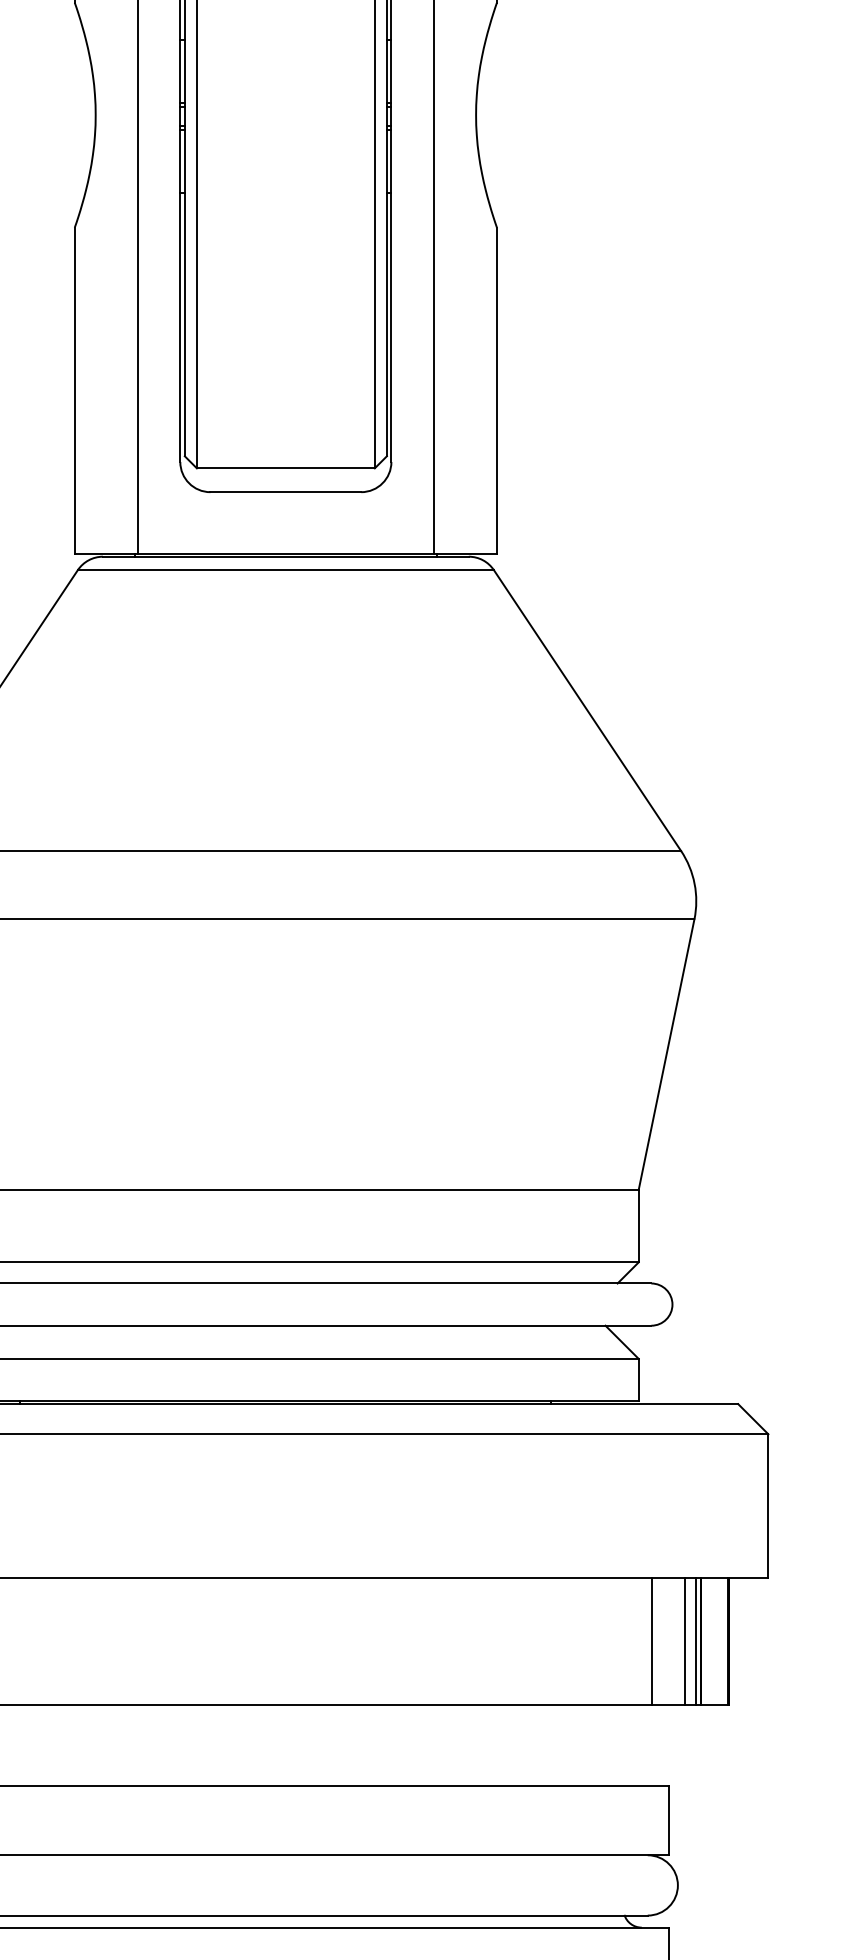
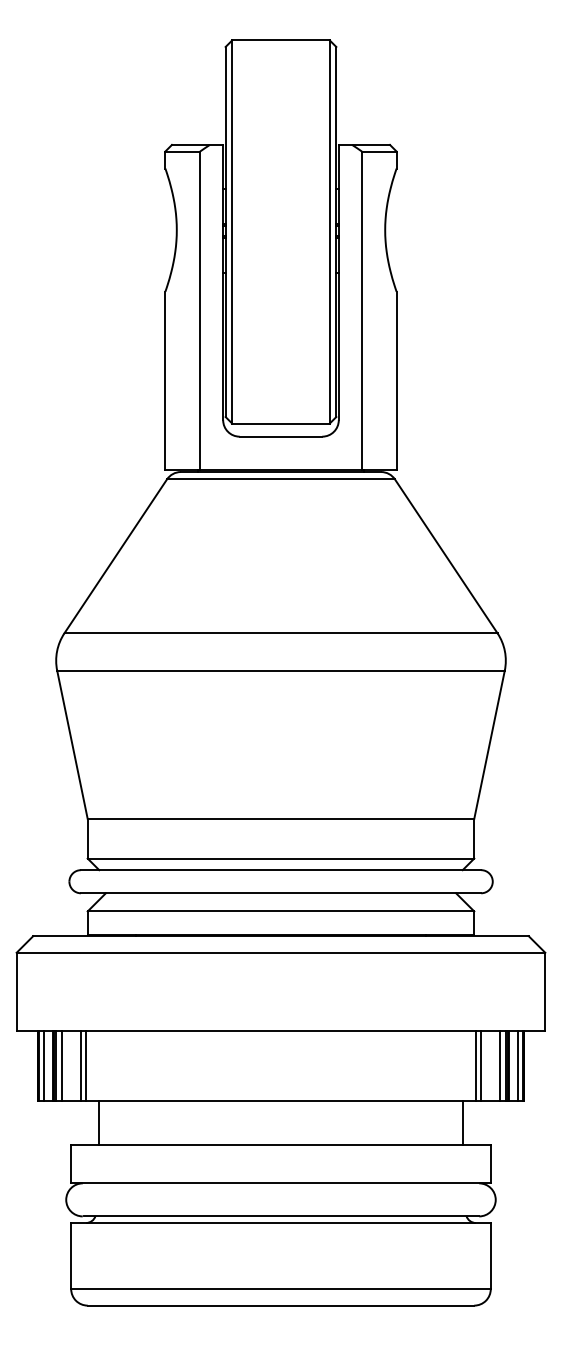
line: (640, 1641) -> (475, 1066), added
line: (719, 1641) -> (518, 1066), added
line: (617, 1745) -> (462, 1123), added

